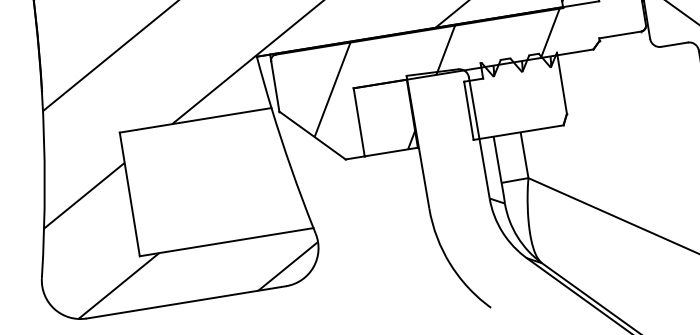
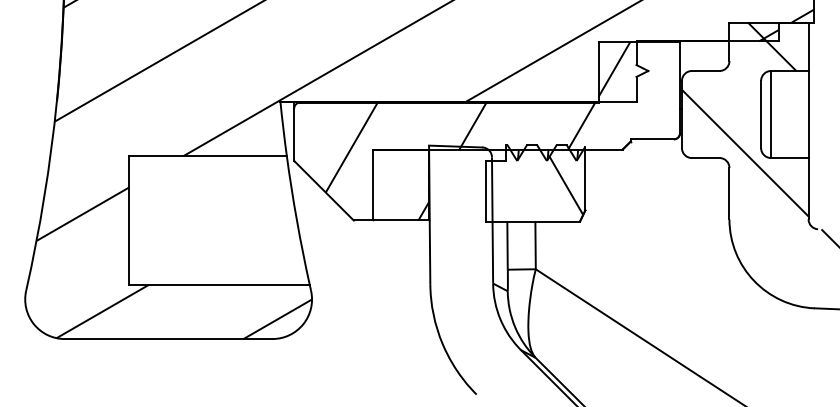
hatch: (544, 92) -> (566, 185), added

